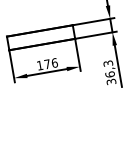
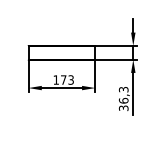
text: (55, 62) -> (71, 79), 176 -> 173

